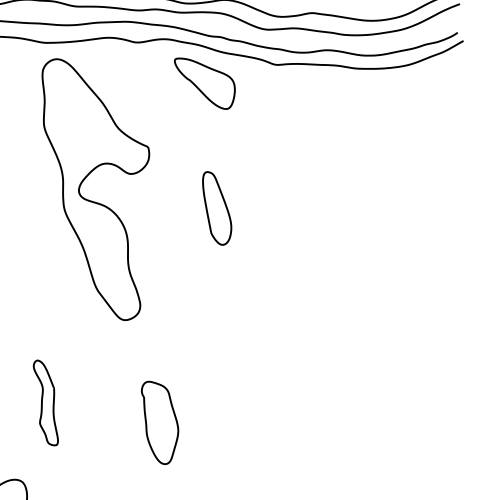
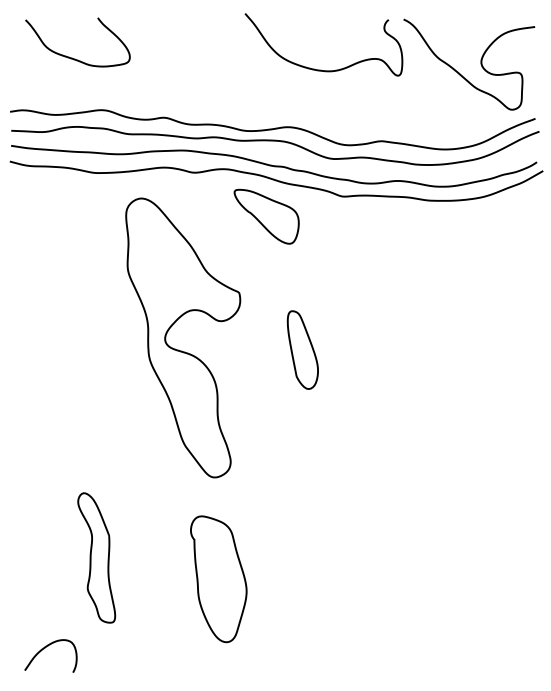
part: (91, 200) -> (178, 349), moved
part: (216, 207) -> (302, 349), moved
part: (45, 402) -> (96, 557), size x1.43
part: (159, 423) -> (218, 579), size x1.43

